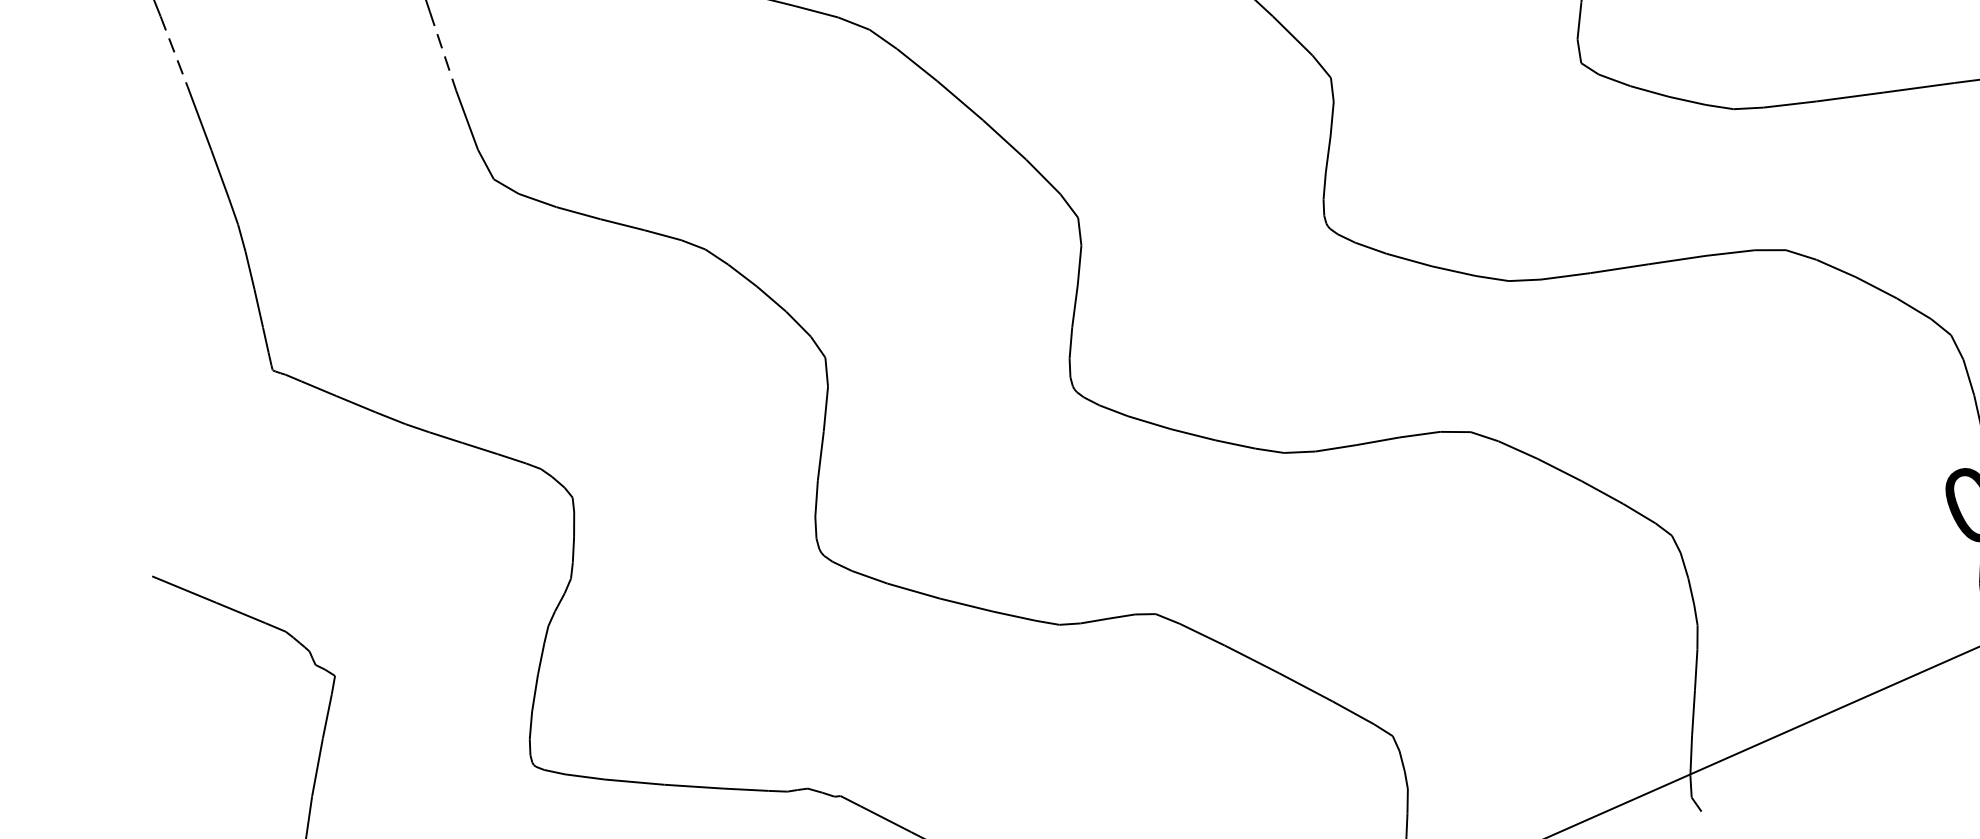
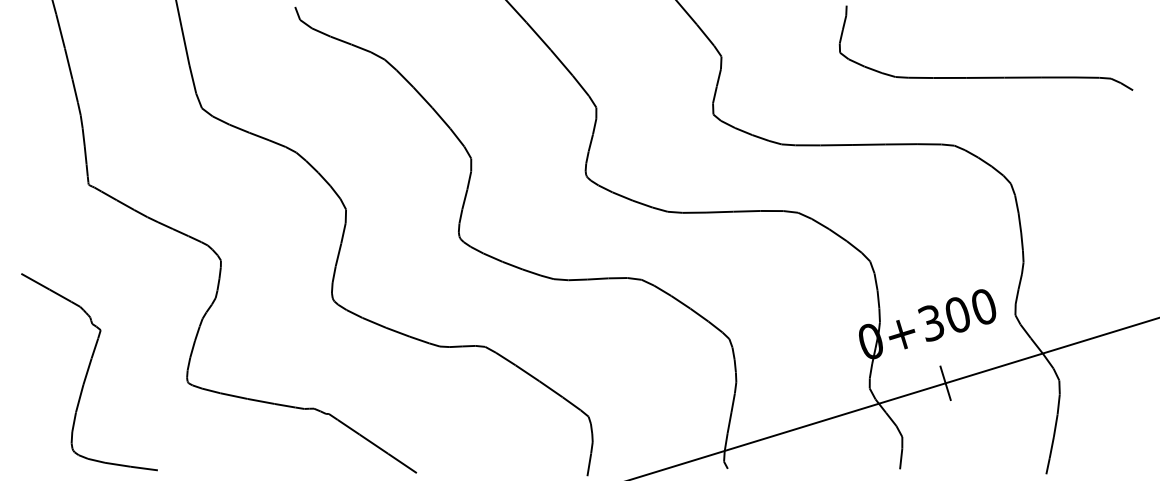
line: (174, 52) -> (60, 31), dashed -> solid
line: (443, 52) -> (185, 46), dashed -> solid

